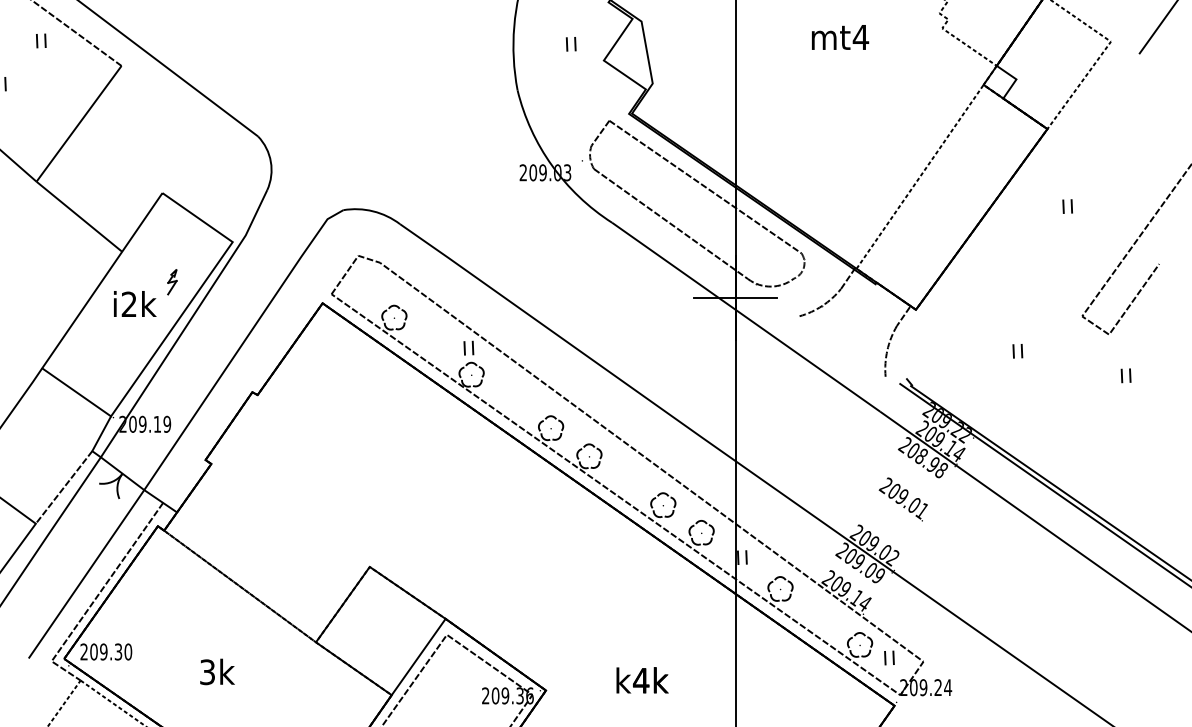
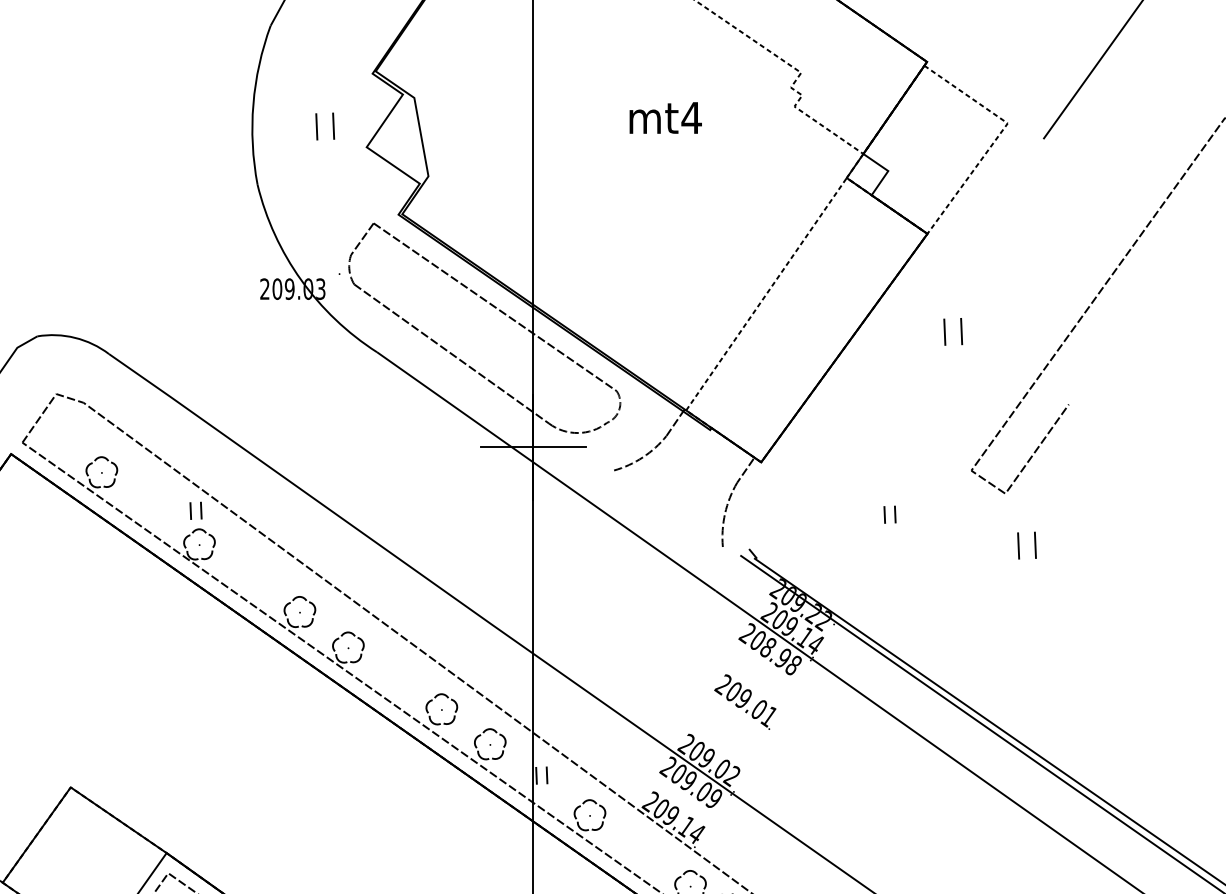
part: (571, 44) -> (325, 126), size x1.6
part: (1067, 206) -> (952, 331), size x1.6
part: (1125, 375) -> (1026, 545), size x1.6

